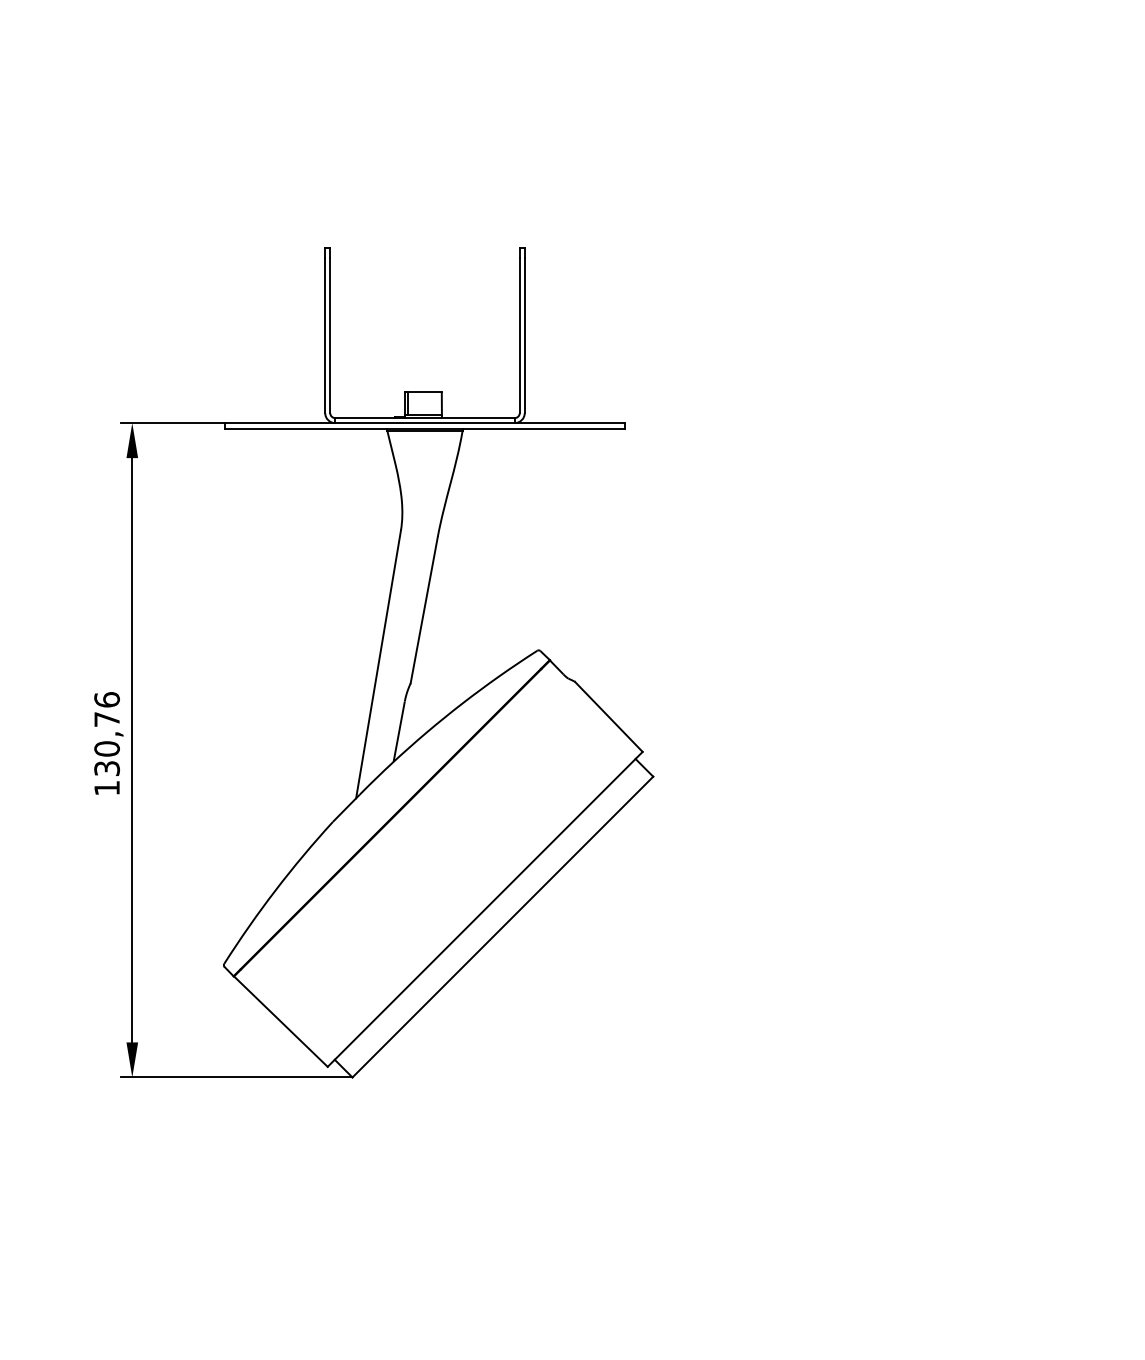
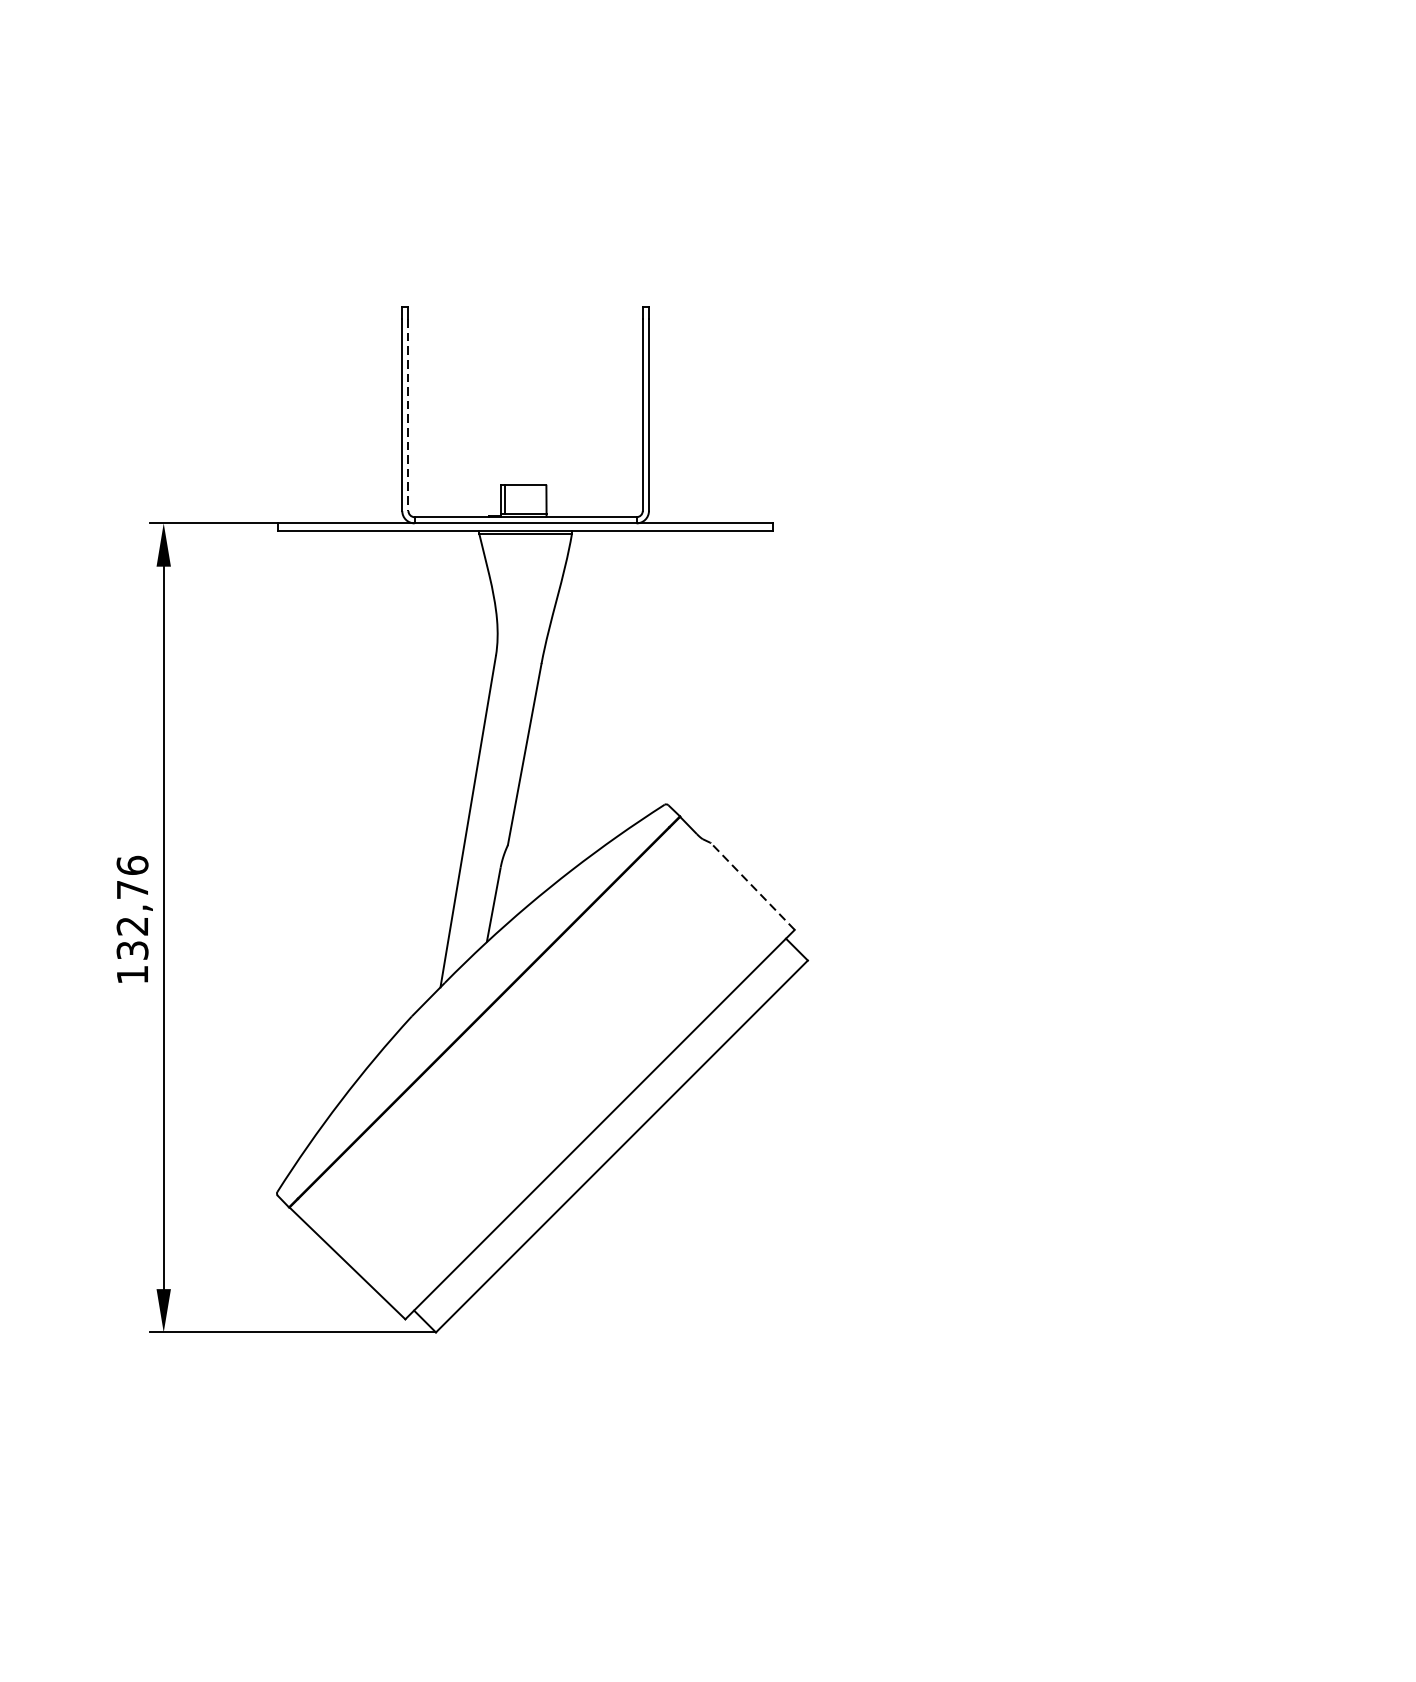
line: (330, 335) -> (408, 415), solid -> dashed
line: (608, 716) -> (752, 886), solid -> dashed
text: (106, 748) -> (131, 925), 130,76 -> 132,76

